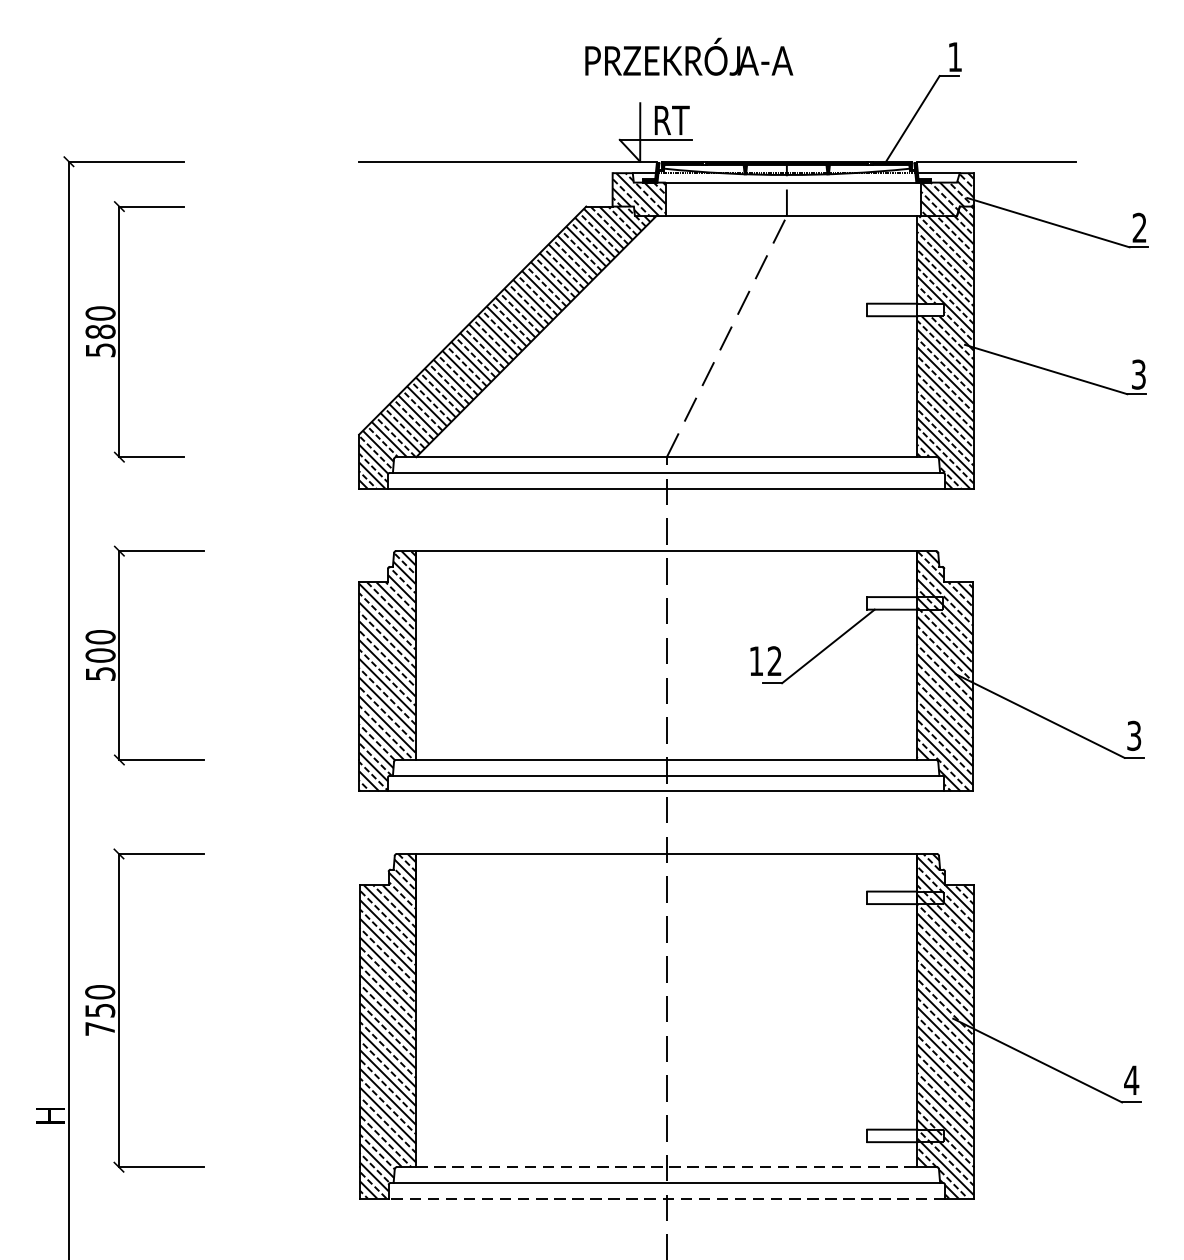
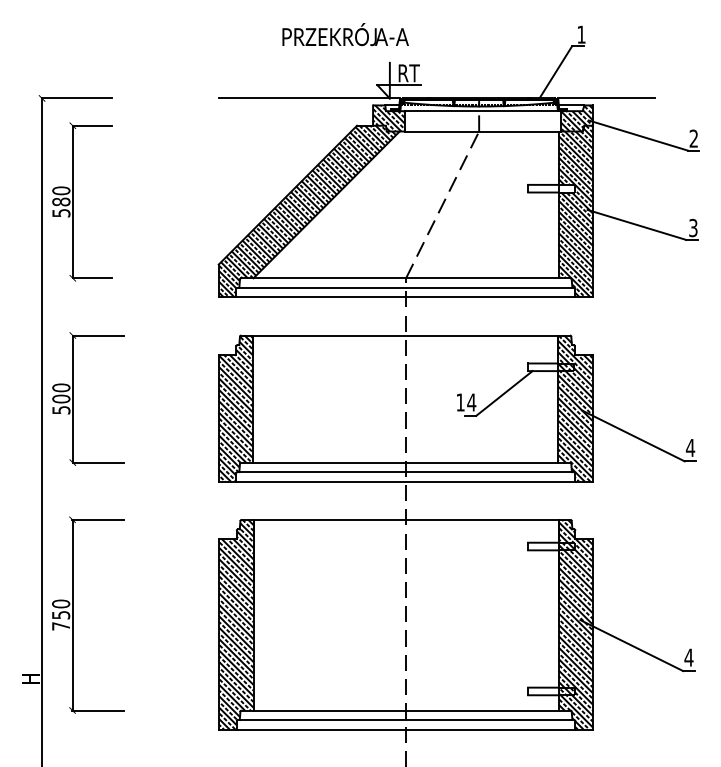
text: (688, 56) -> (345, 34), moved
text: (774, 661) -> (471, 402), 12 -> 14
text: (1134, 735) -> (690, 447), 3 -> 4
line: (667, 1167) -> (406, 710), dashed -> solid
line: (665, 1198) -> (405, 729), dashed -> solid

